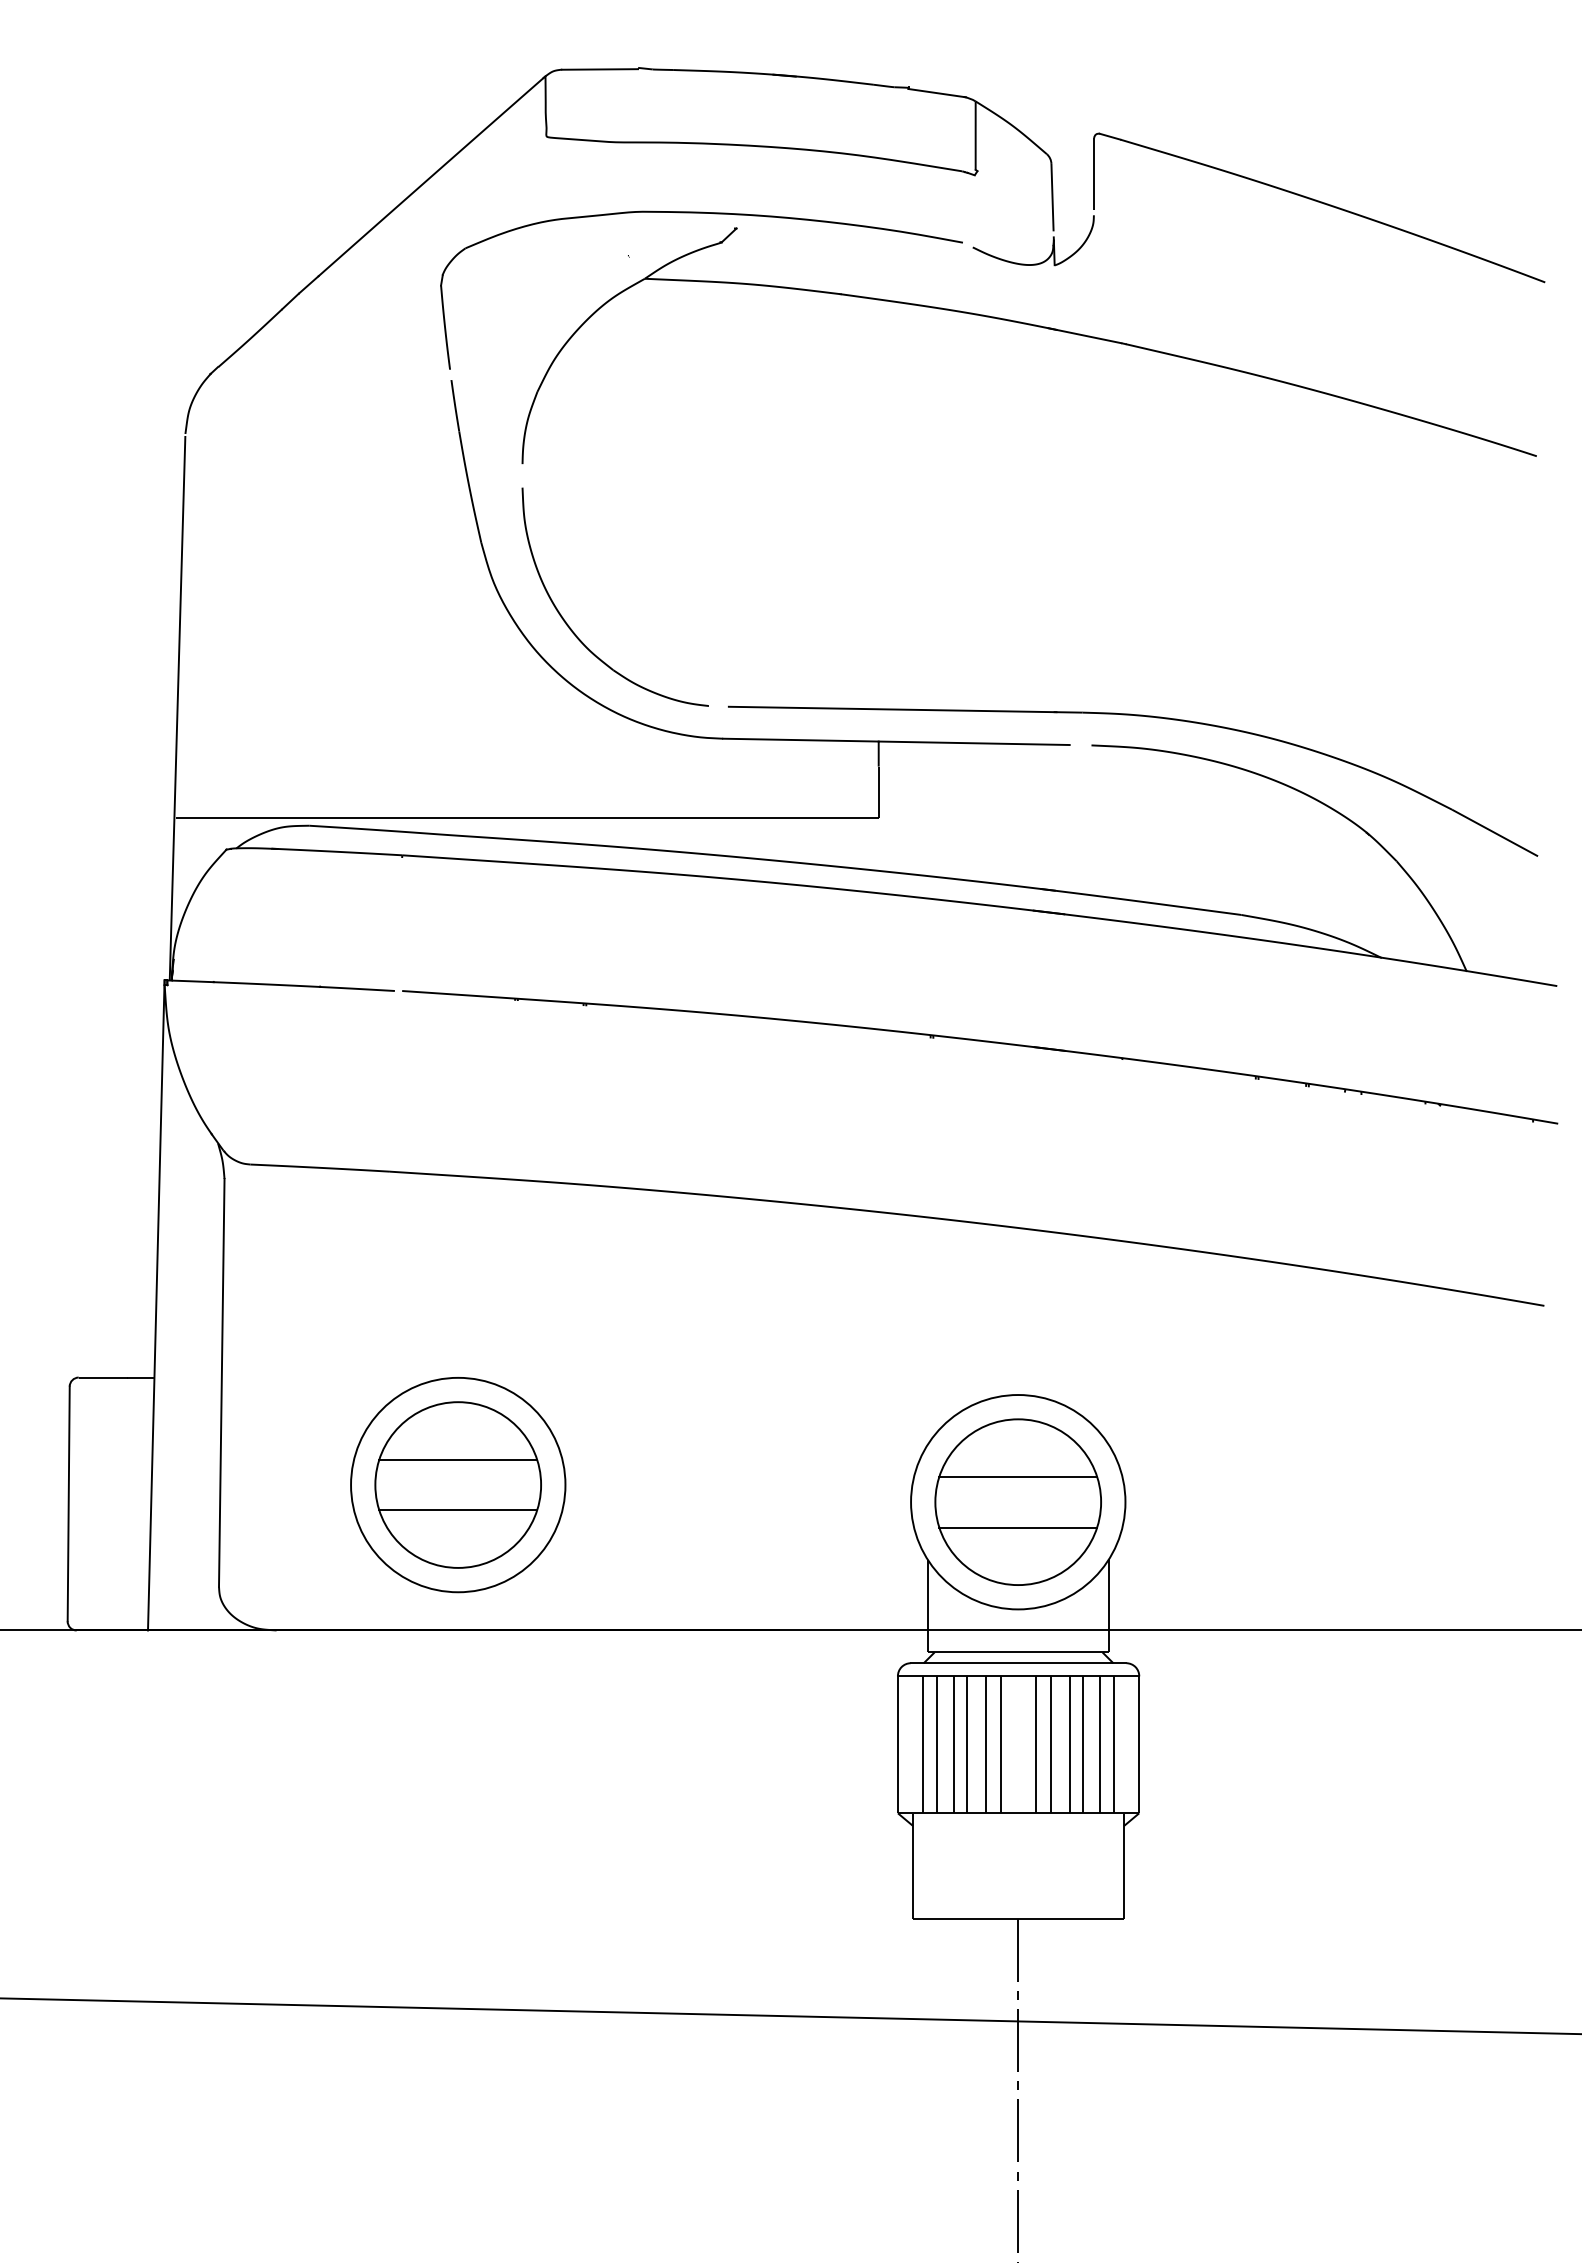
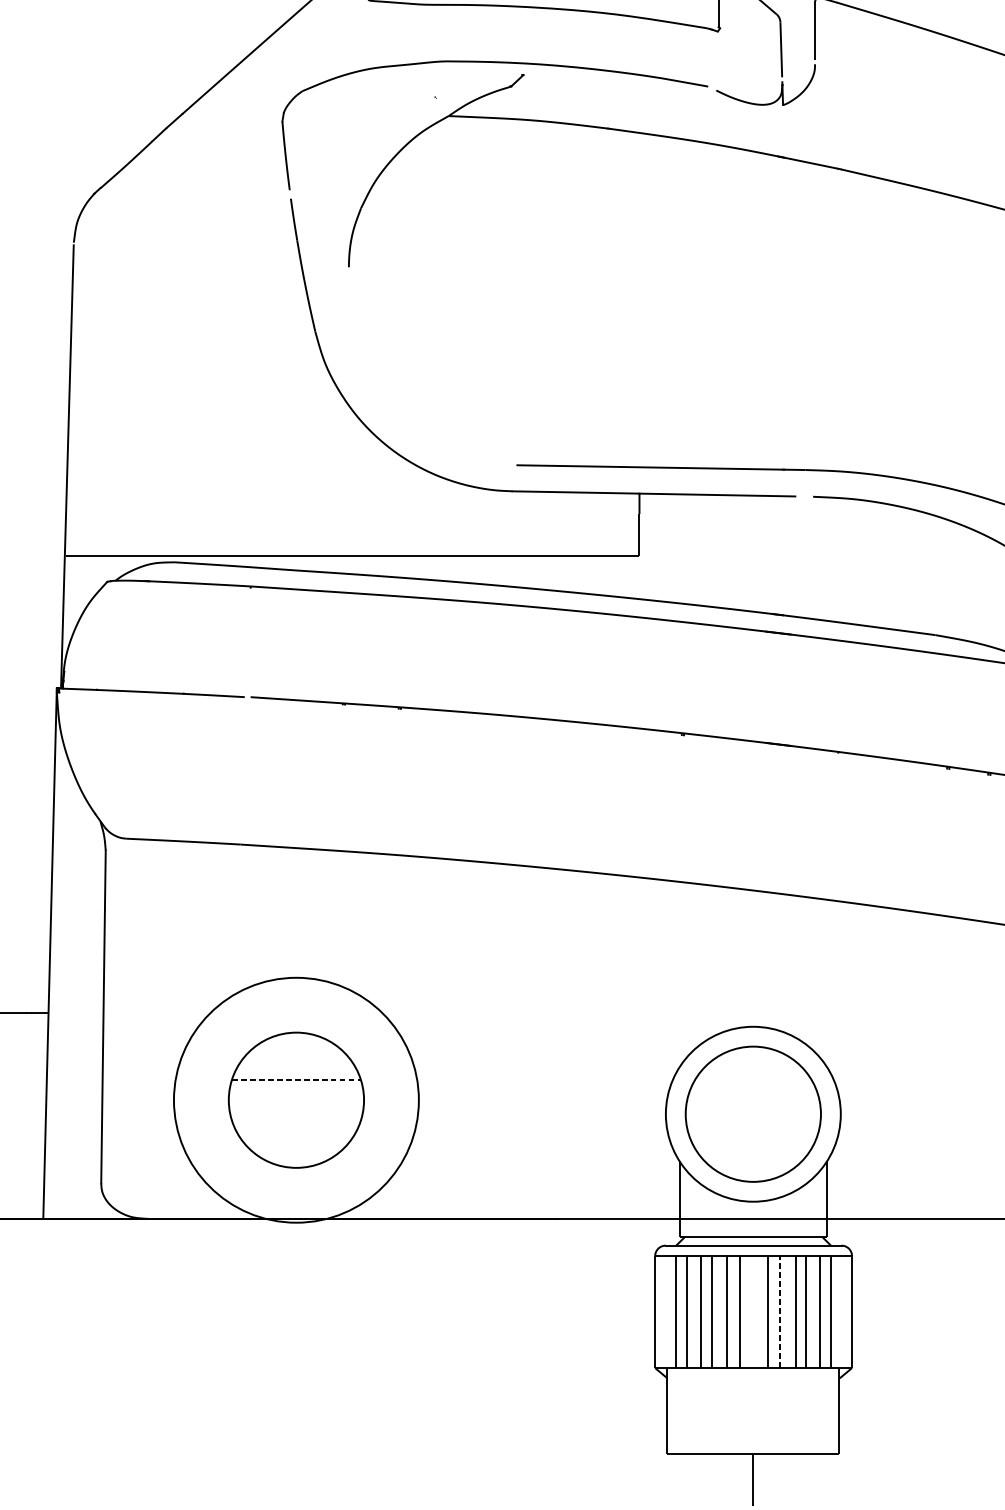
part: (572, 629) -> (389, 402), removed
line: (458, 1459) -> (296, 1079), solid -> dashed
line: (1018, 1476) -> (753, 1093), removed
circle: (458, 1484) -> (296, 1099), size x1.4
line: (458, 1510) -> (296, 1121), removed
line: (1018, 1527) -> (753, 1134), removed
line: (1050, 1744) -> (779, 1311), solid -> dashed

